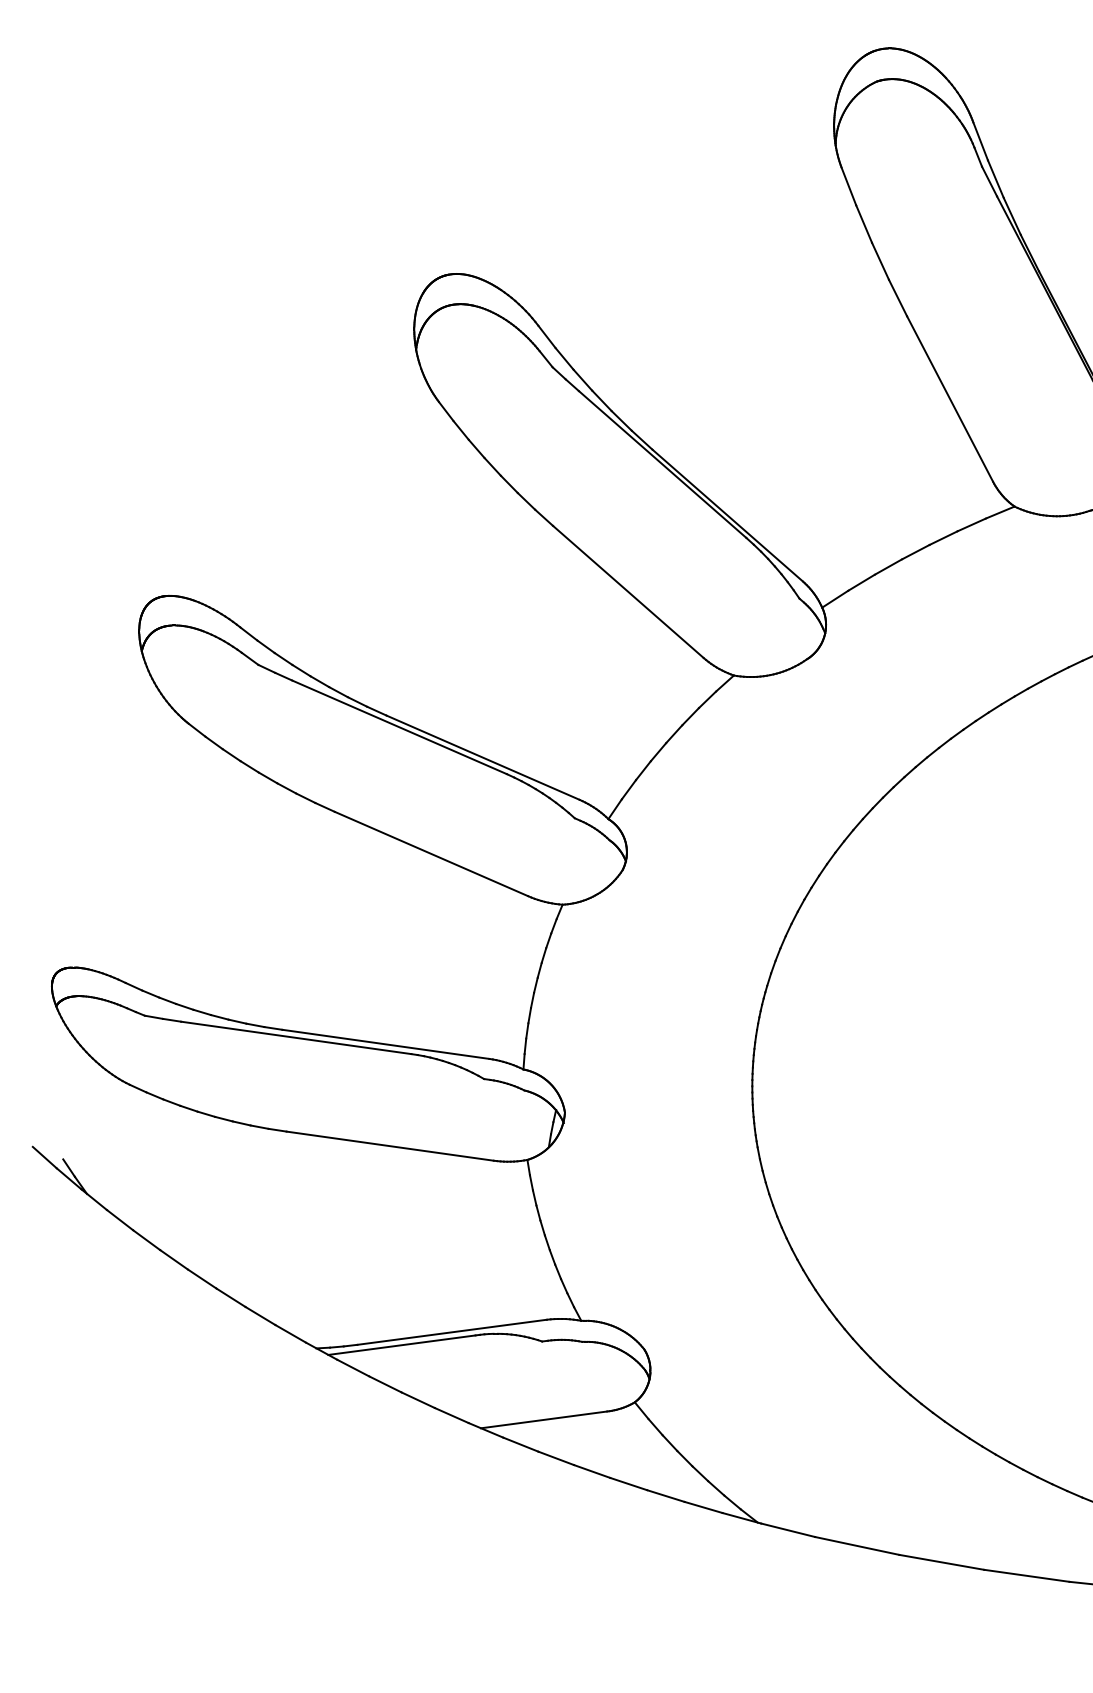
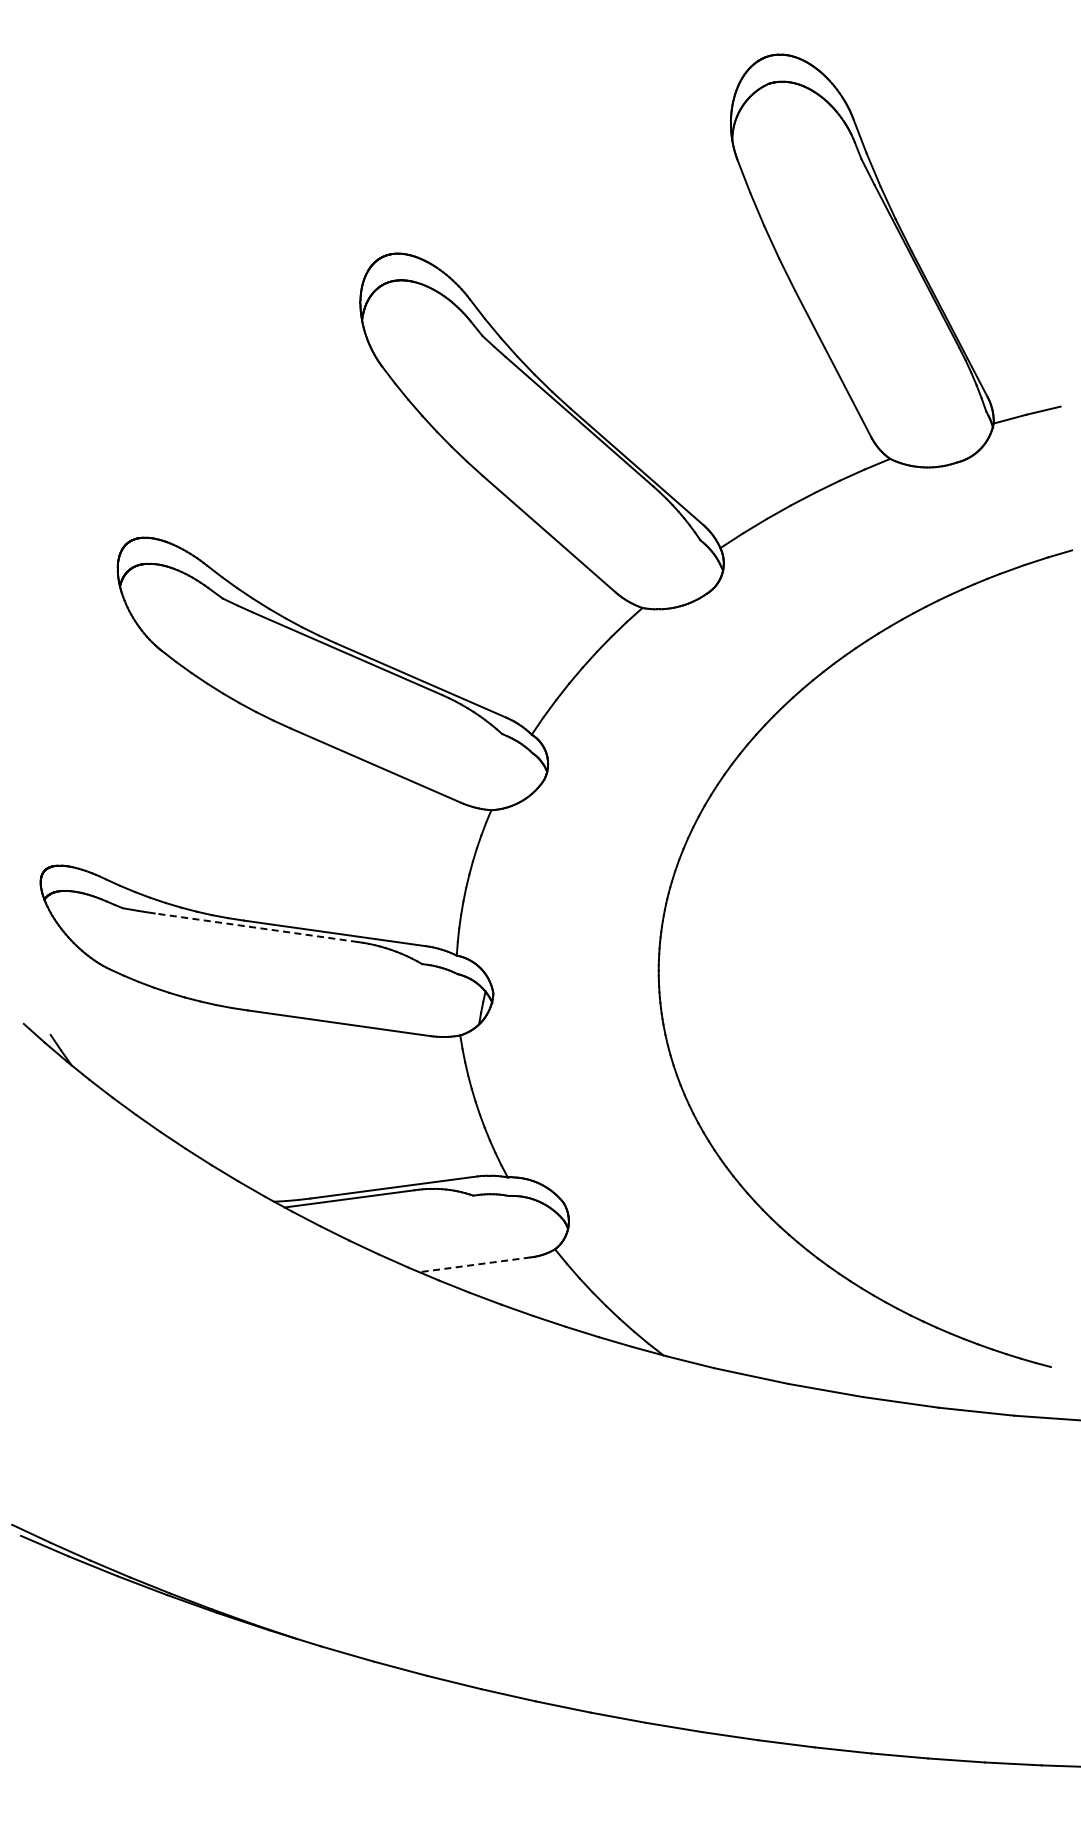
line: (296, 1037) -> (256, 927), solid -> dashed
line: (543, 1419) -> (474, 1264), solid -> dashed

